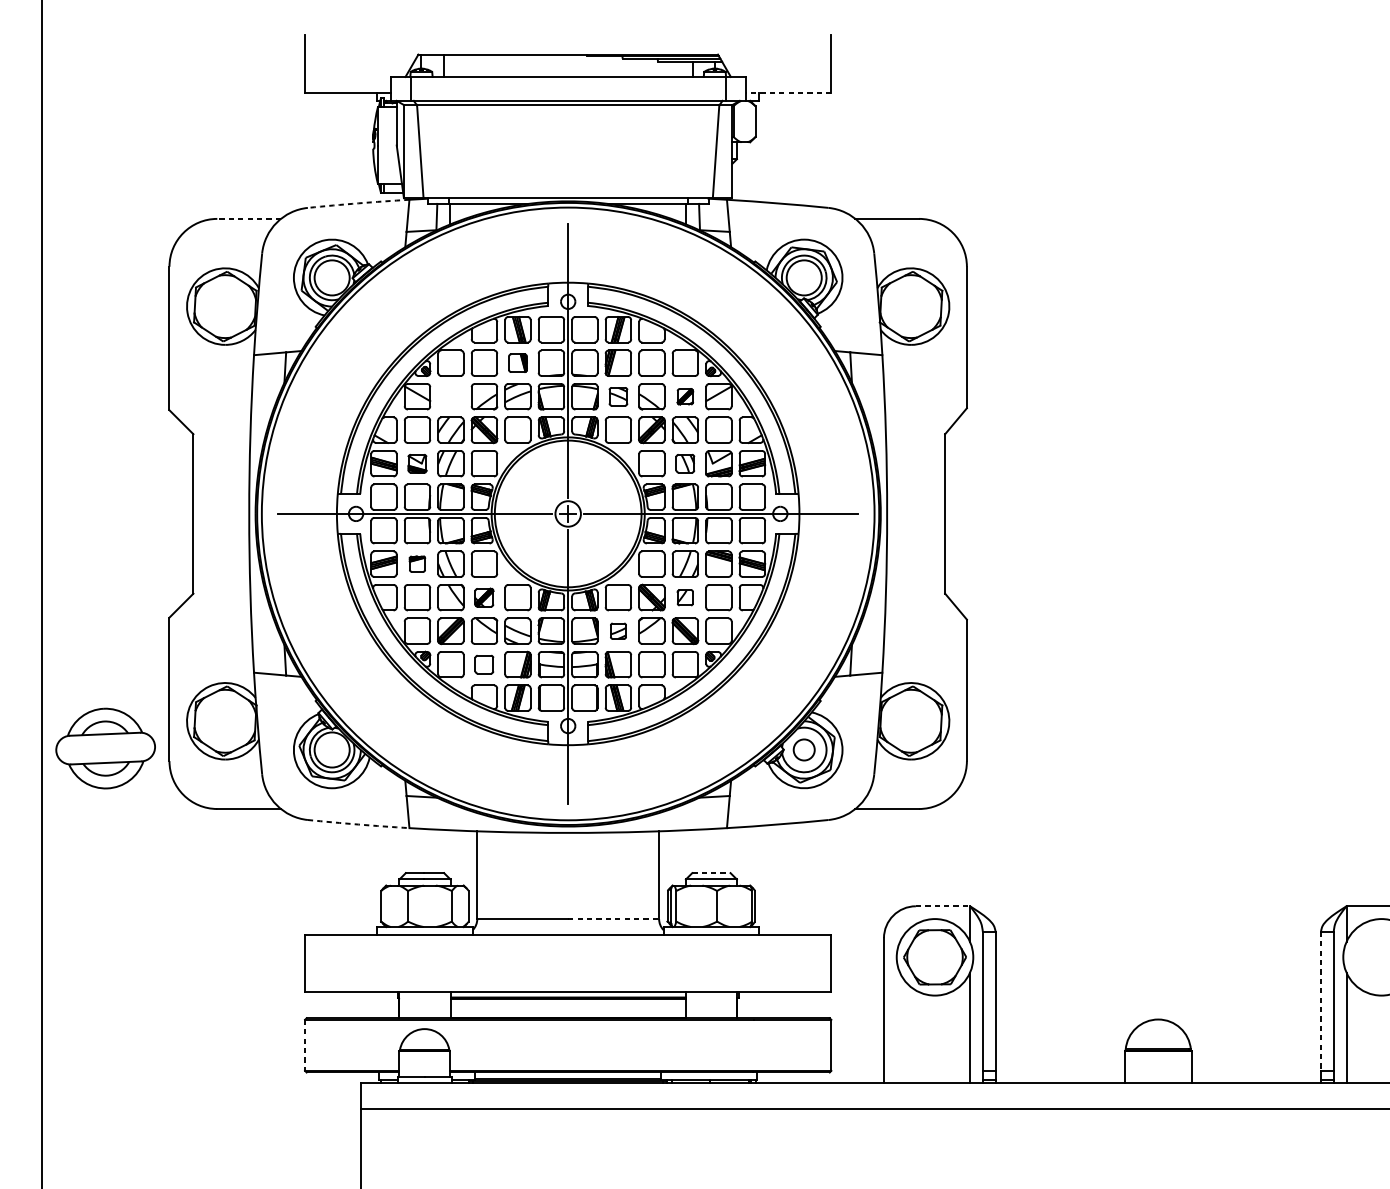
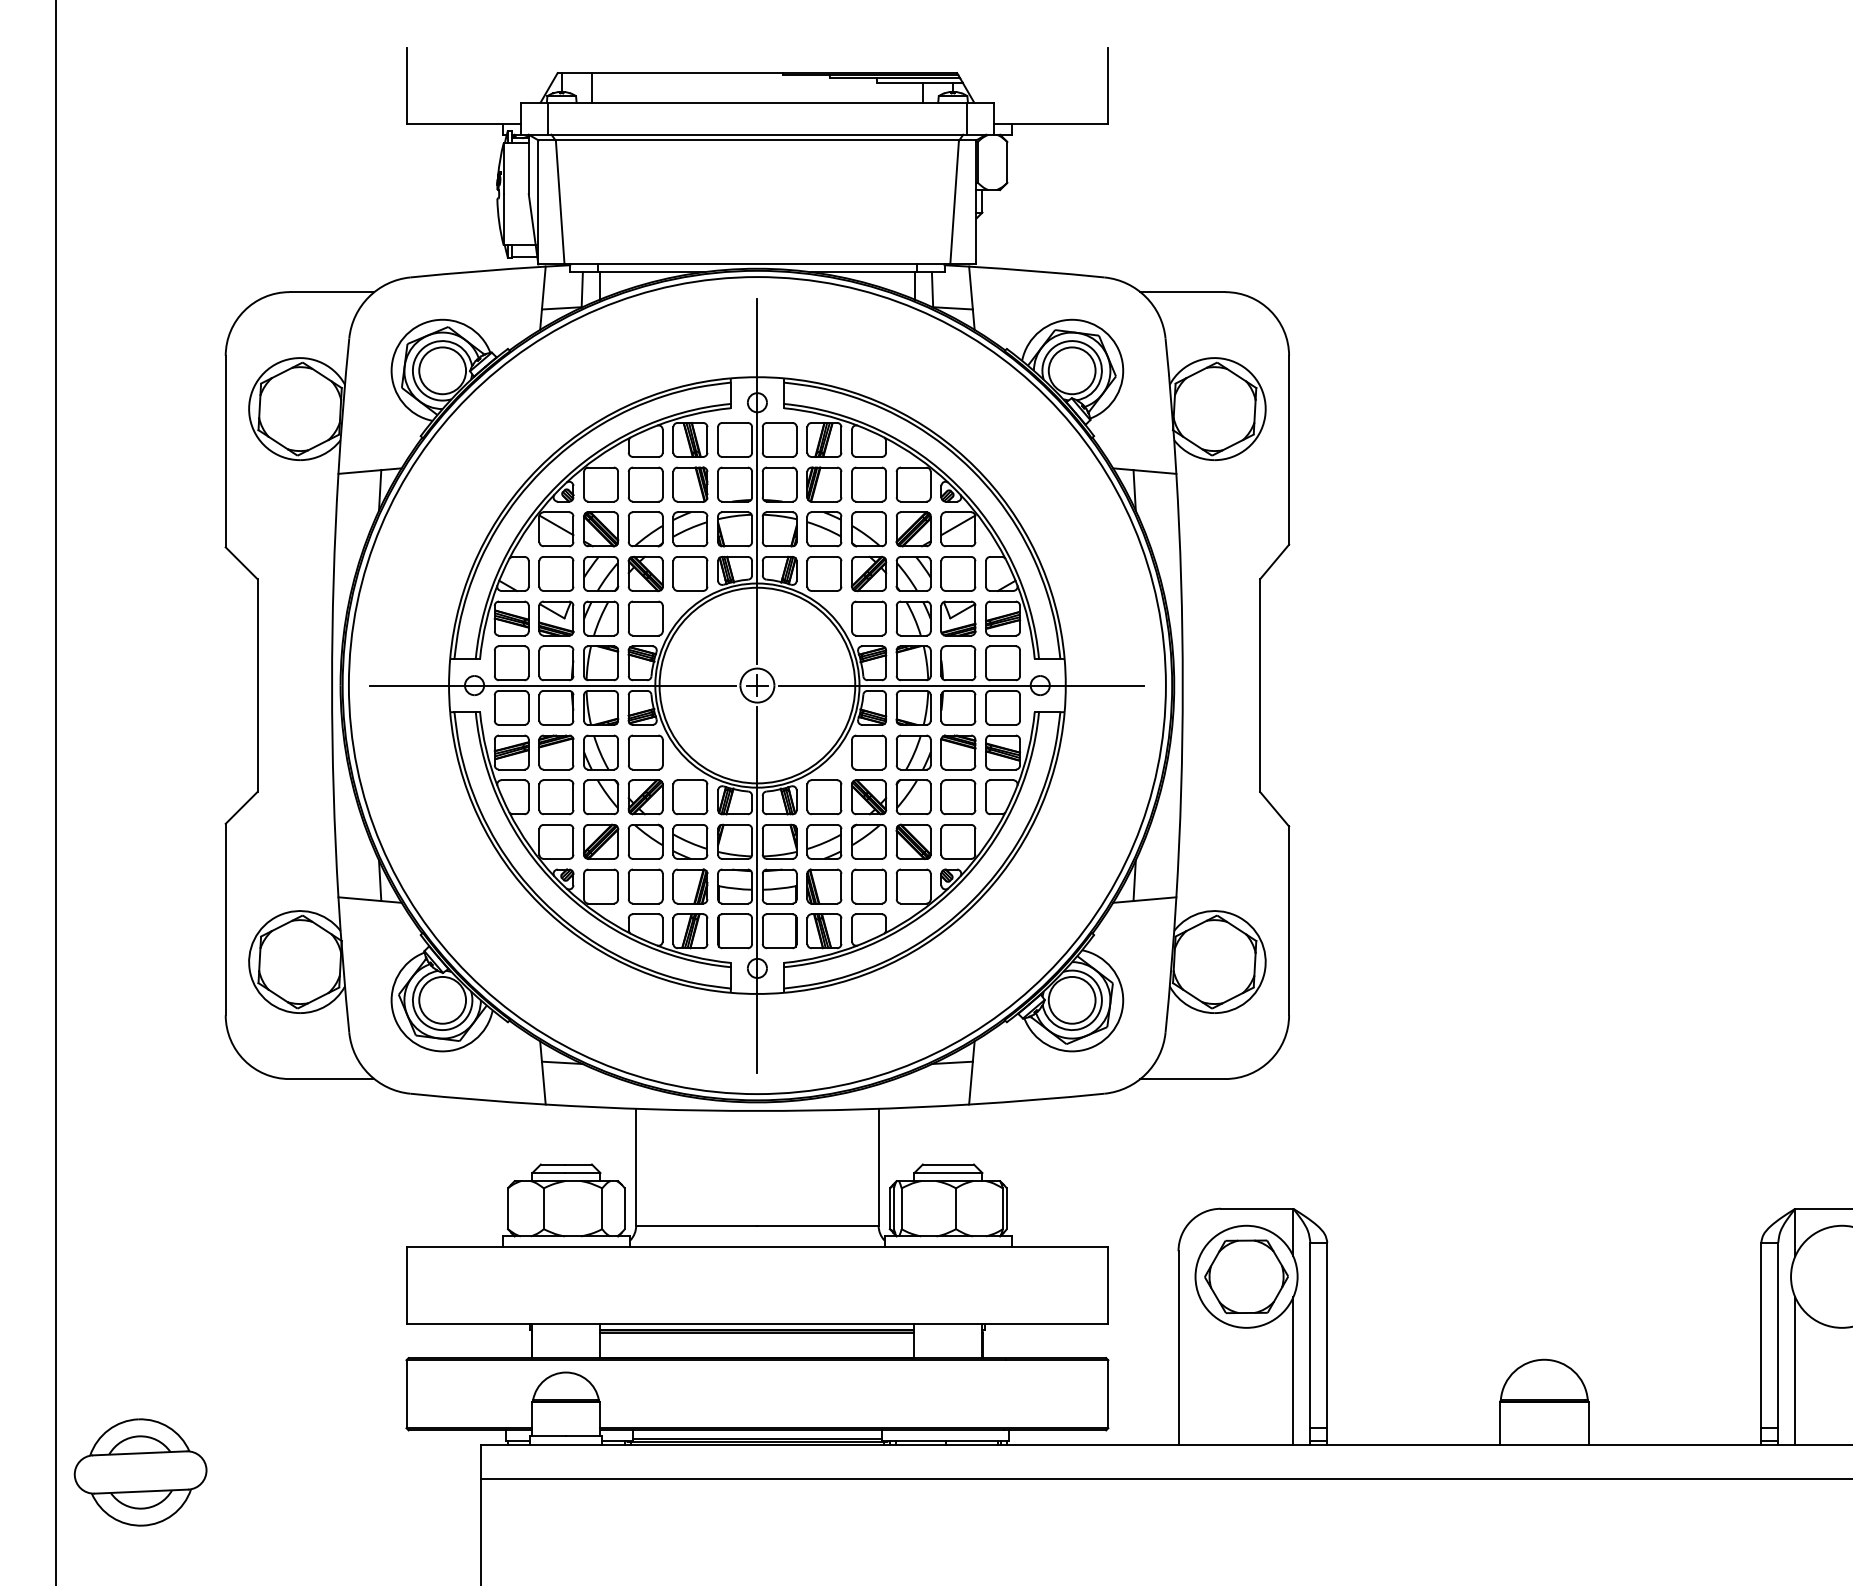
line: (787, 93) -> (1050, 124), dashed -> solid
arc: (358, 203) -> (477, 271), dashed -> solid
line: (248, 219) -> (331, 292), dashed -> solid
part: (518, 363) -> (690, 484), size x1.43
part: (451, 396) -> (601, 529), added
part: (618, 396) -> (824, 529), size x1.43
part: (685, 396) -> (913, 529), size x1.67
part: (417, 463) -> (556, 618), size x1.43
part: (685, 463) -> (913, 618), size x1.43
part: (417, 564) -> (556, 752), size x1.67
part: (484, 597) -> (645, 797), size x1.43
part: (685, 597) -> (913, 797), size x1.67
part: (618, 630) -> (824, 841), size x1.67
part: (484, 664) -> (645, 886), size x1.43
part: (105, 748) -> (140, 1472), moved
circle: (803, 749) -> (1071, 999), size x1.67
arc: (358, 824) -> (477, 1099), dashed -> solid
line: (711, 873) -> (948, 1164), dashed -> solid
line: (943, 906) -> (1257, 1208), dashed -> solid
line: (614, 918) -> (818, 1225), dashed -> solid
line: (1321, 1001) -> (1761, 1335), dashed -> solid
line: (305, 1045) -> (406, 1394), dashed -> solid

